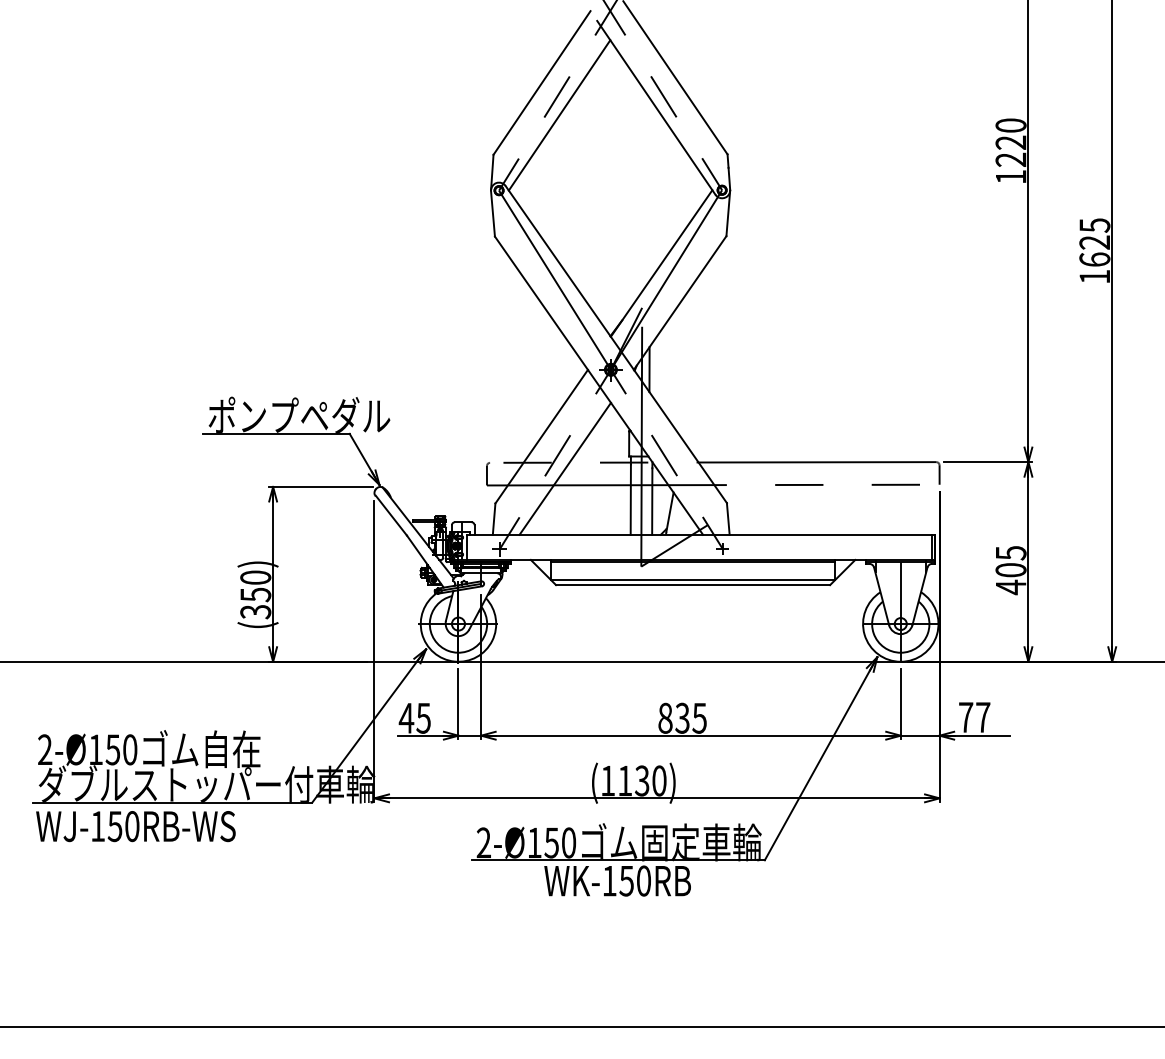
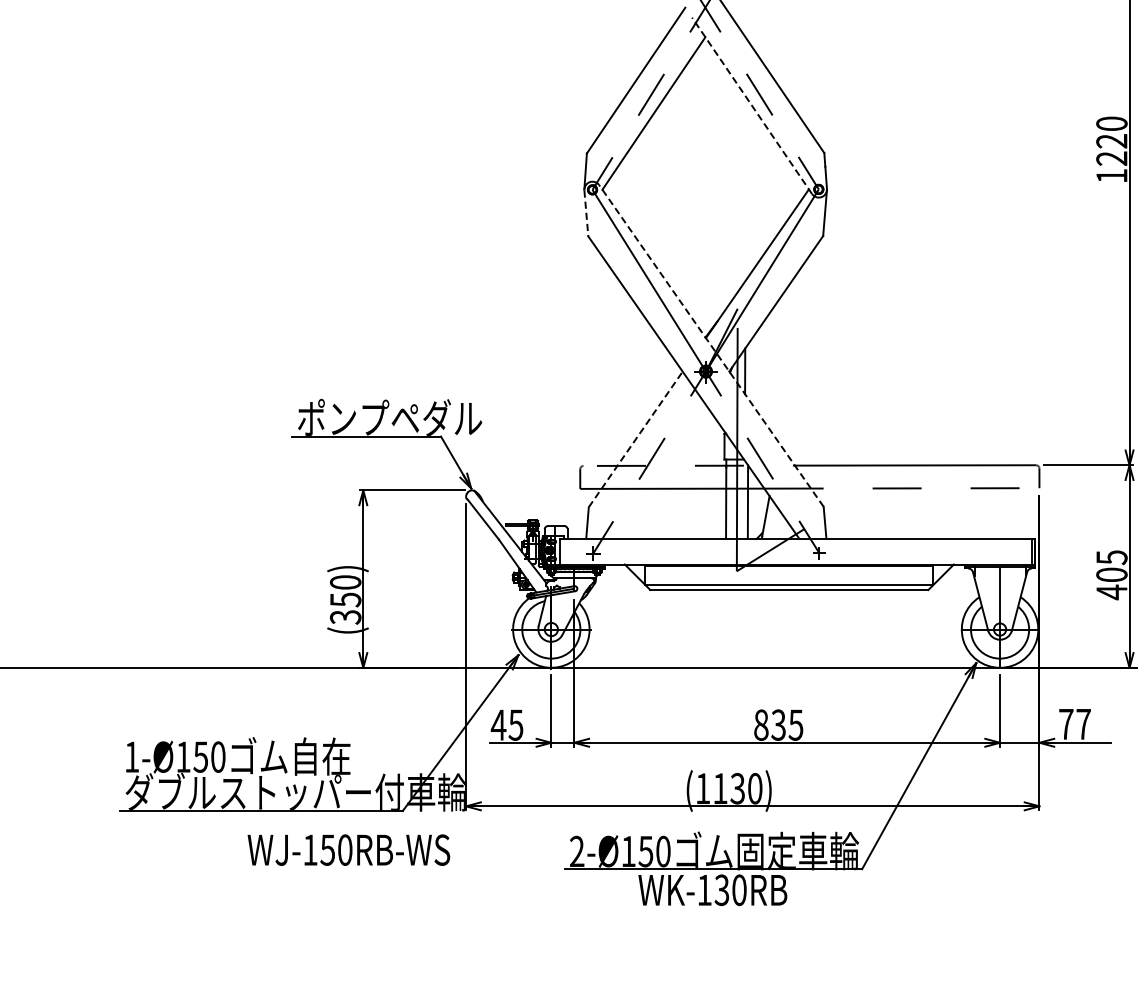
line: (656, 107) -> (752, 105), solid -> dashed
line: (493, 213) -> (586, 213), solid -> dashed
line: (616, 344) -> (711, 345), solid -> dashed
line: (541, 436) -> (635, 439), solid -> dashed
line: (564, 468) -> (658, 471), removed
text: (45, 749) -> (132, 756), 2-Ø150 -> 1-Ø150
text: (135, 826) -> (348, 850), moved
text: (626, 880) -> (721, 889), WK-150RB -> WK-130RB

